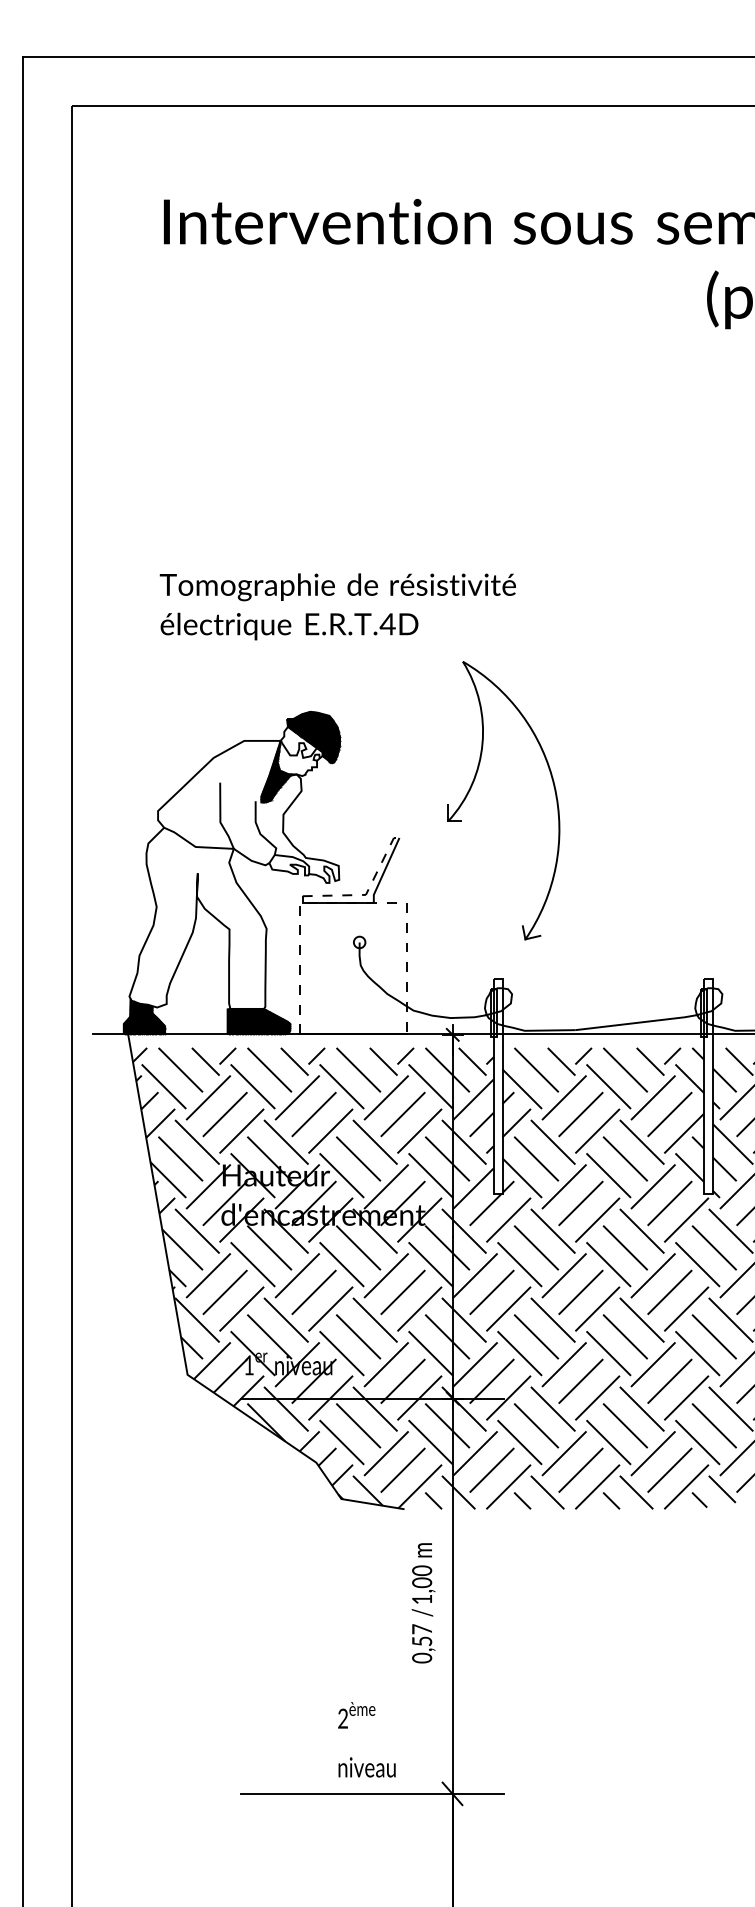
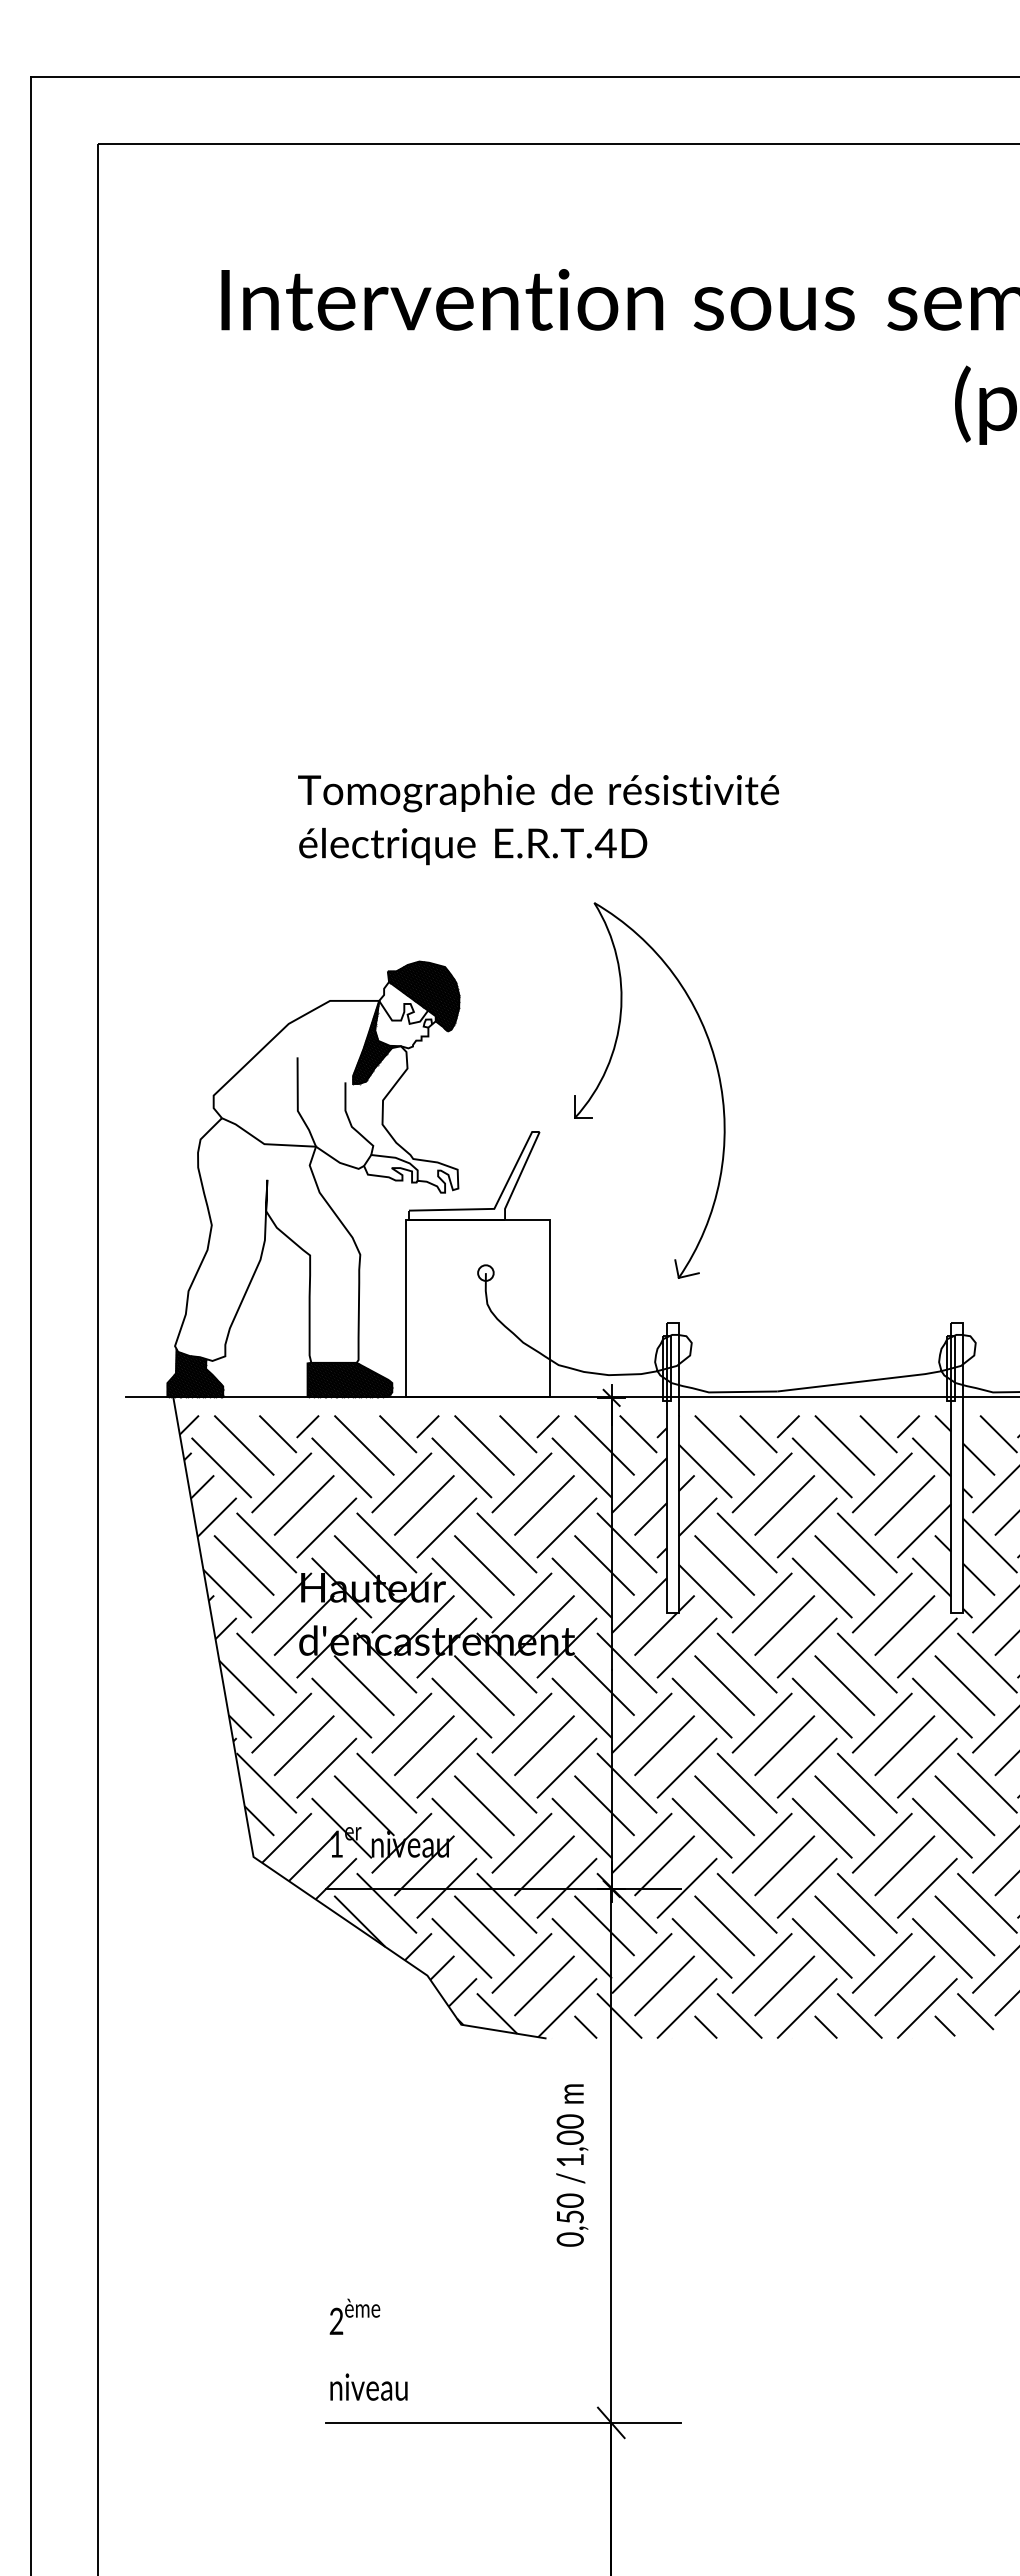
text: (337, 606) -> (538, 819), moved
part: (471, 787) -> (606, 1072), moved
line: (367, 892) -> (496, 1205), dashed -> solid
line: (354, 903) -> (478, 1220), dashed -> solid
text: (421, 1629) -> (569, 2200), 0,57 -> 0,50
text: (366, 1739) -> (368, 2349), moved

